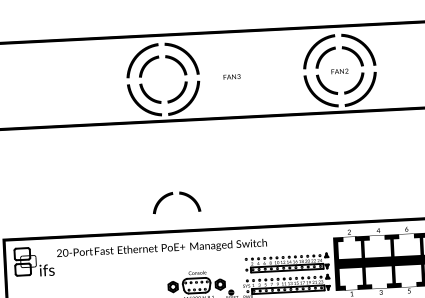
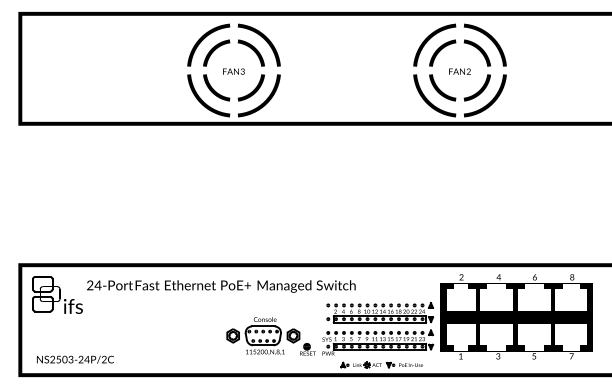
text: (231, 76) -> (233, 71), moved
part: (173, 194) -> (239, 218), removed
text: (65, 252) -> (97, 285), 20-Port -> 24-Port

